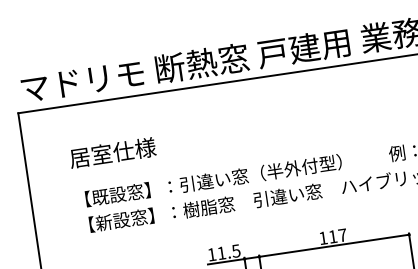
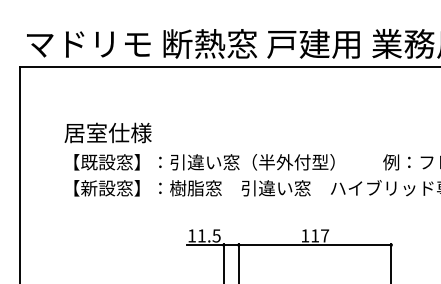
text: (112, 152) -> (107, 132), moved

